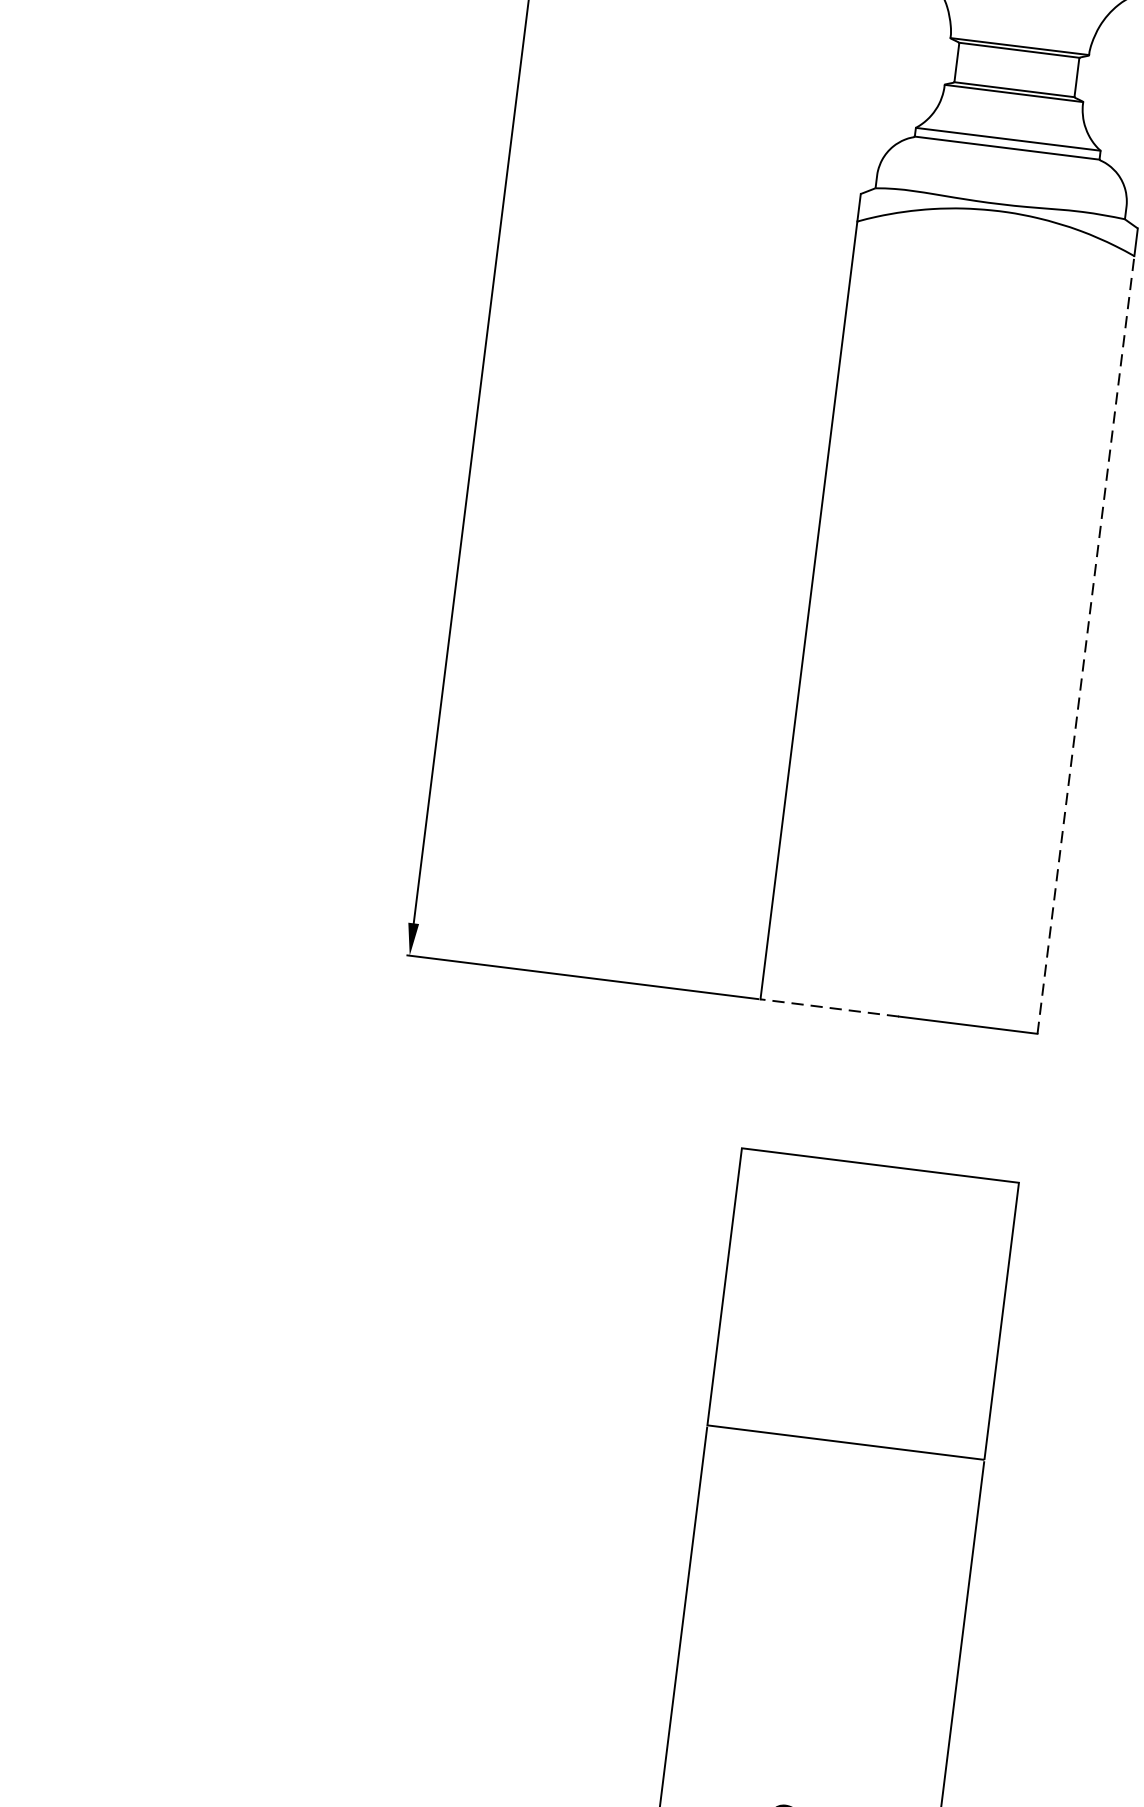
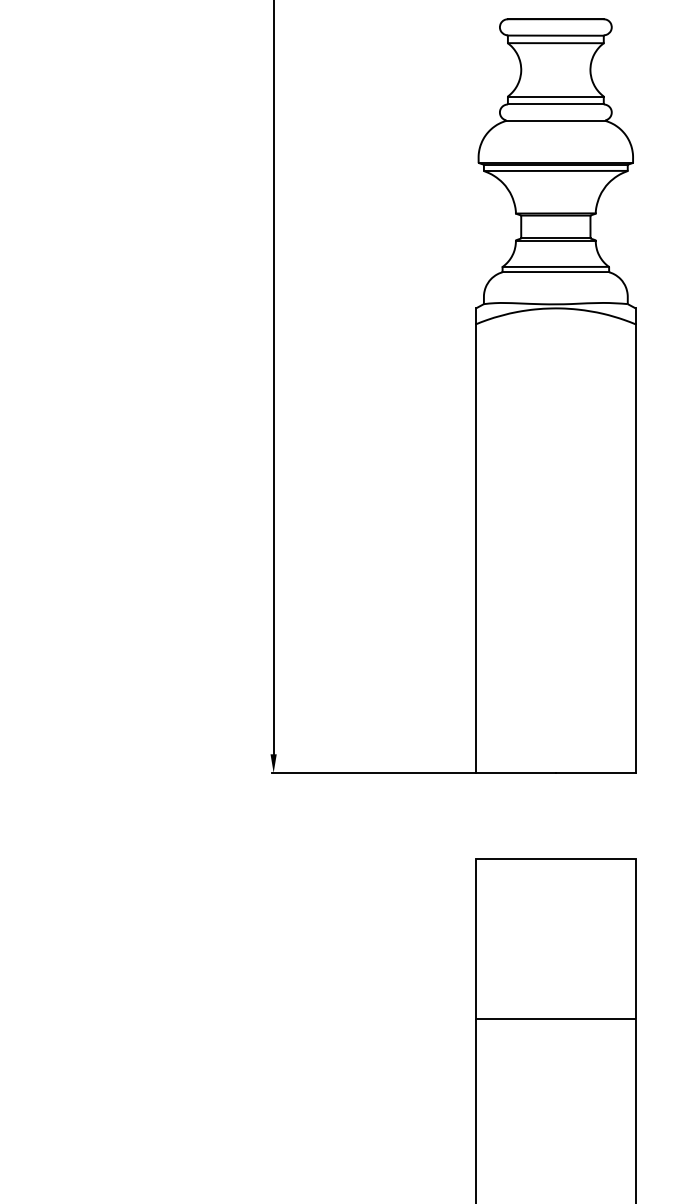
line: (1085, 644) -> (635, 548), dashed -> solid
line: (829, 1007) -> (515, 772), dashed -> solid

